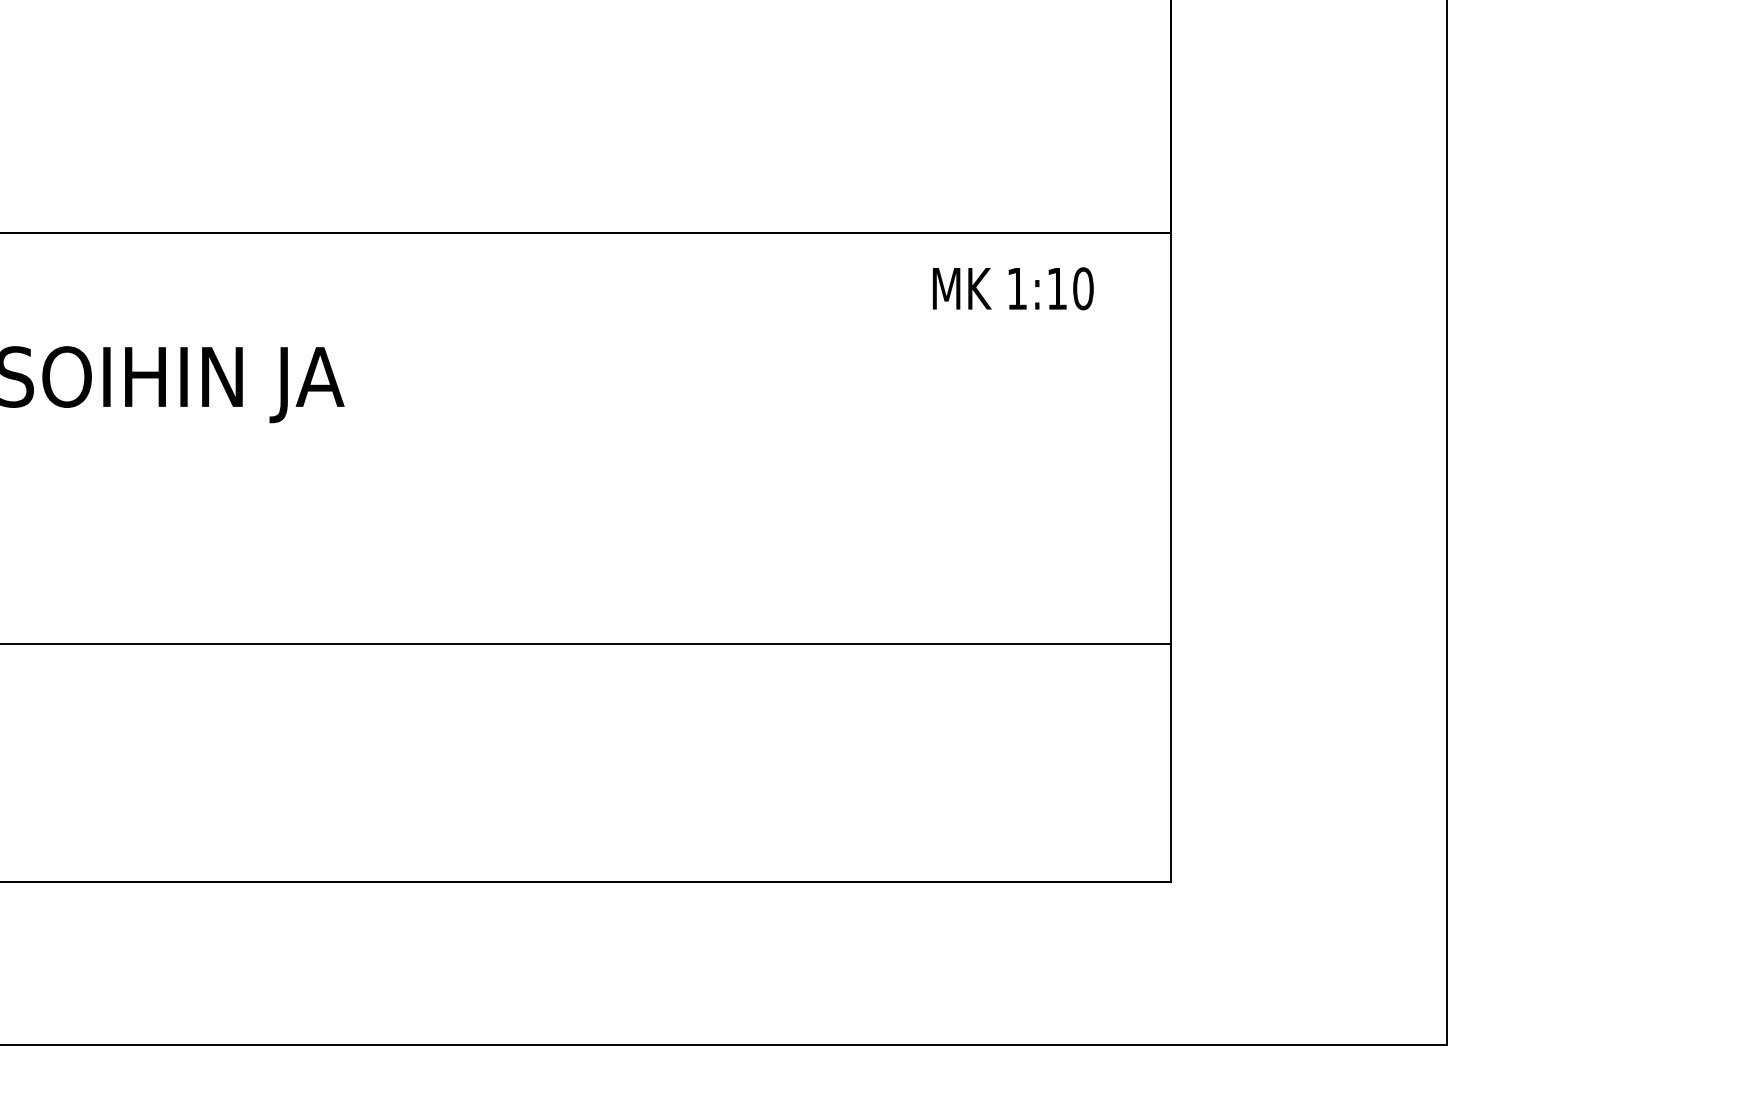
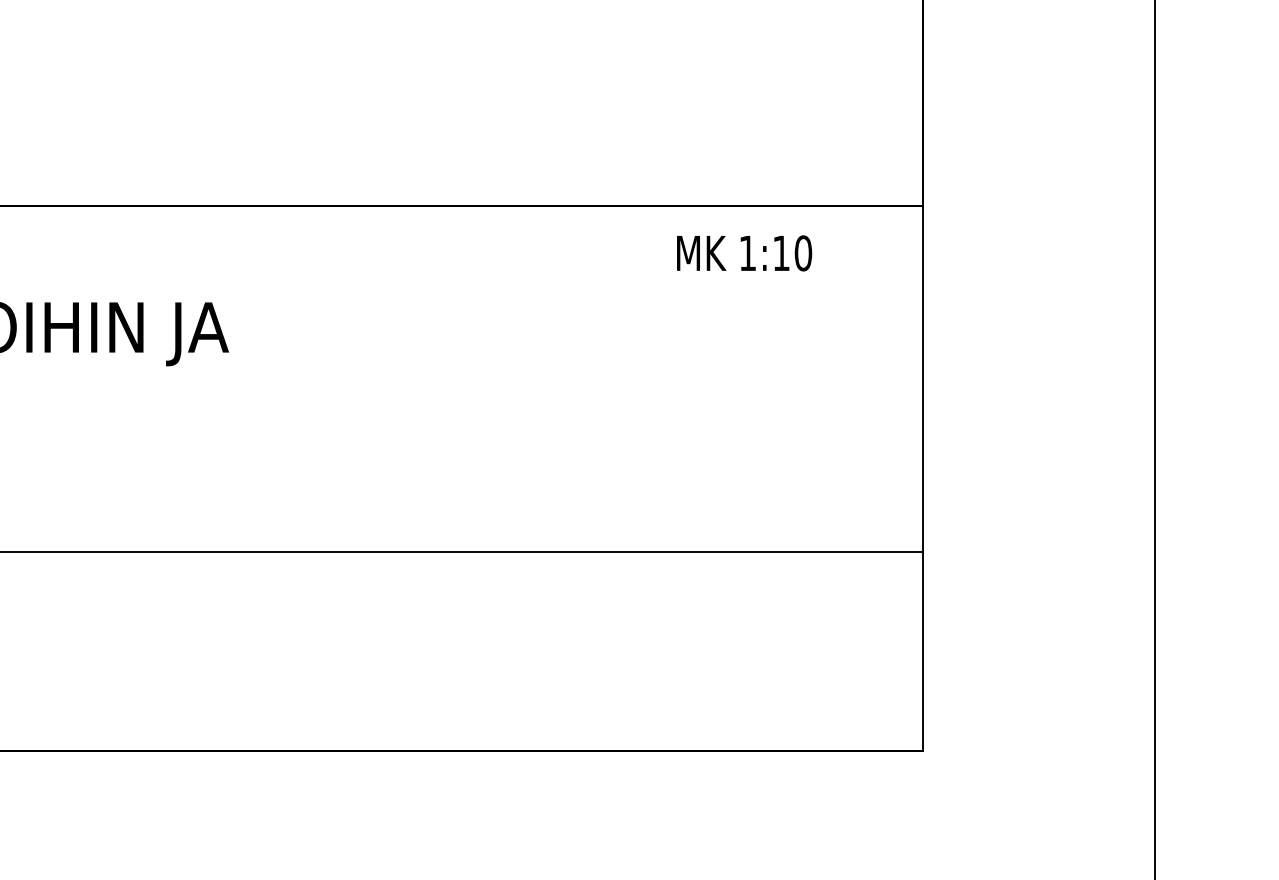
text: (1013, 288) -> (744, 253), moved

